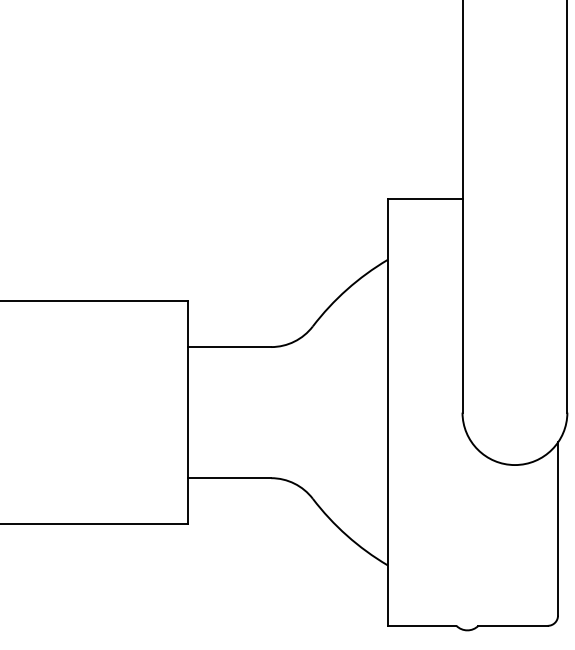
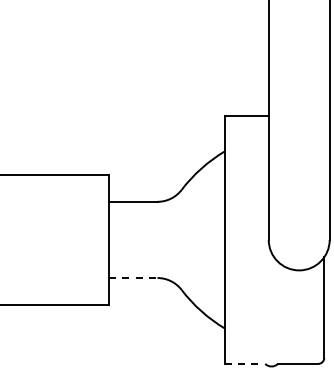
line: (229, 478) -> (133, 278), solid -> dashed
line: (422, 625) -> (245, 363), solid -> dashed

